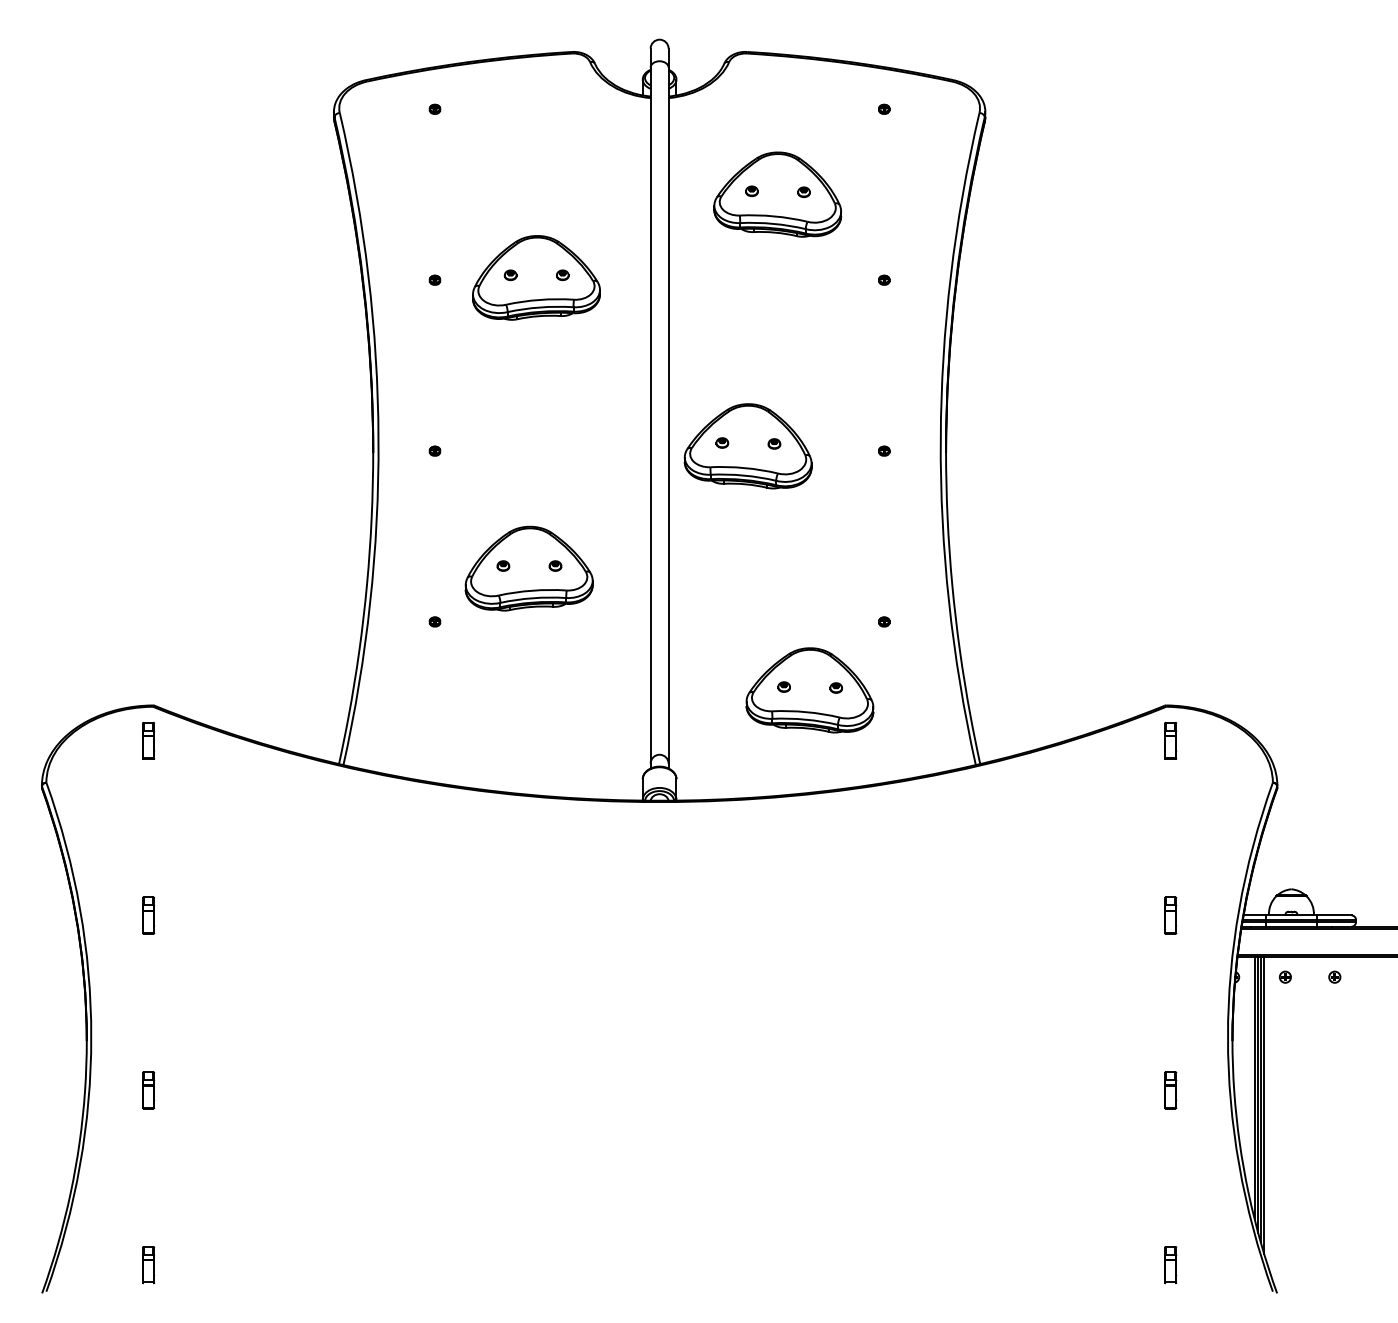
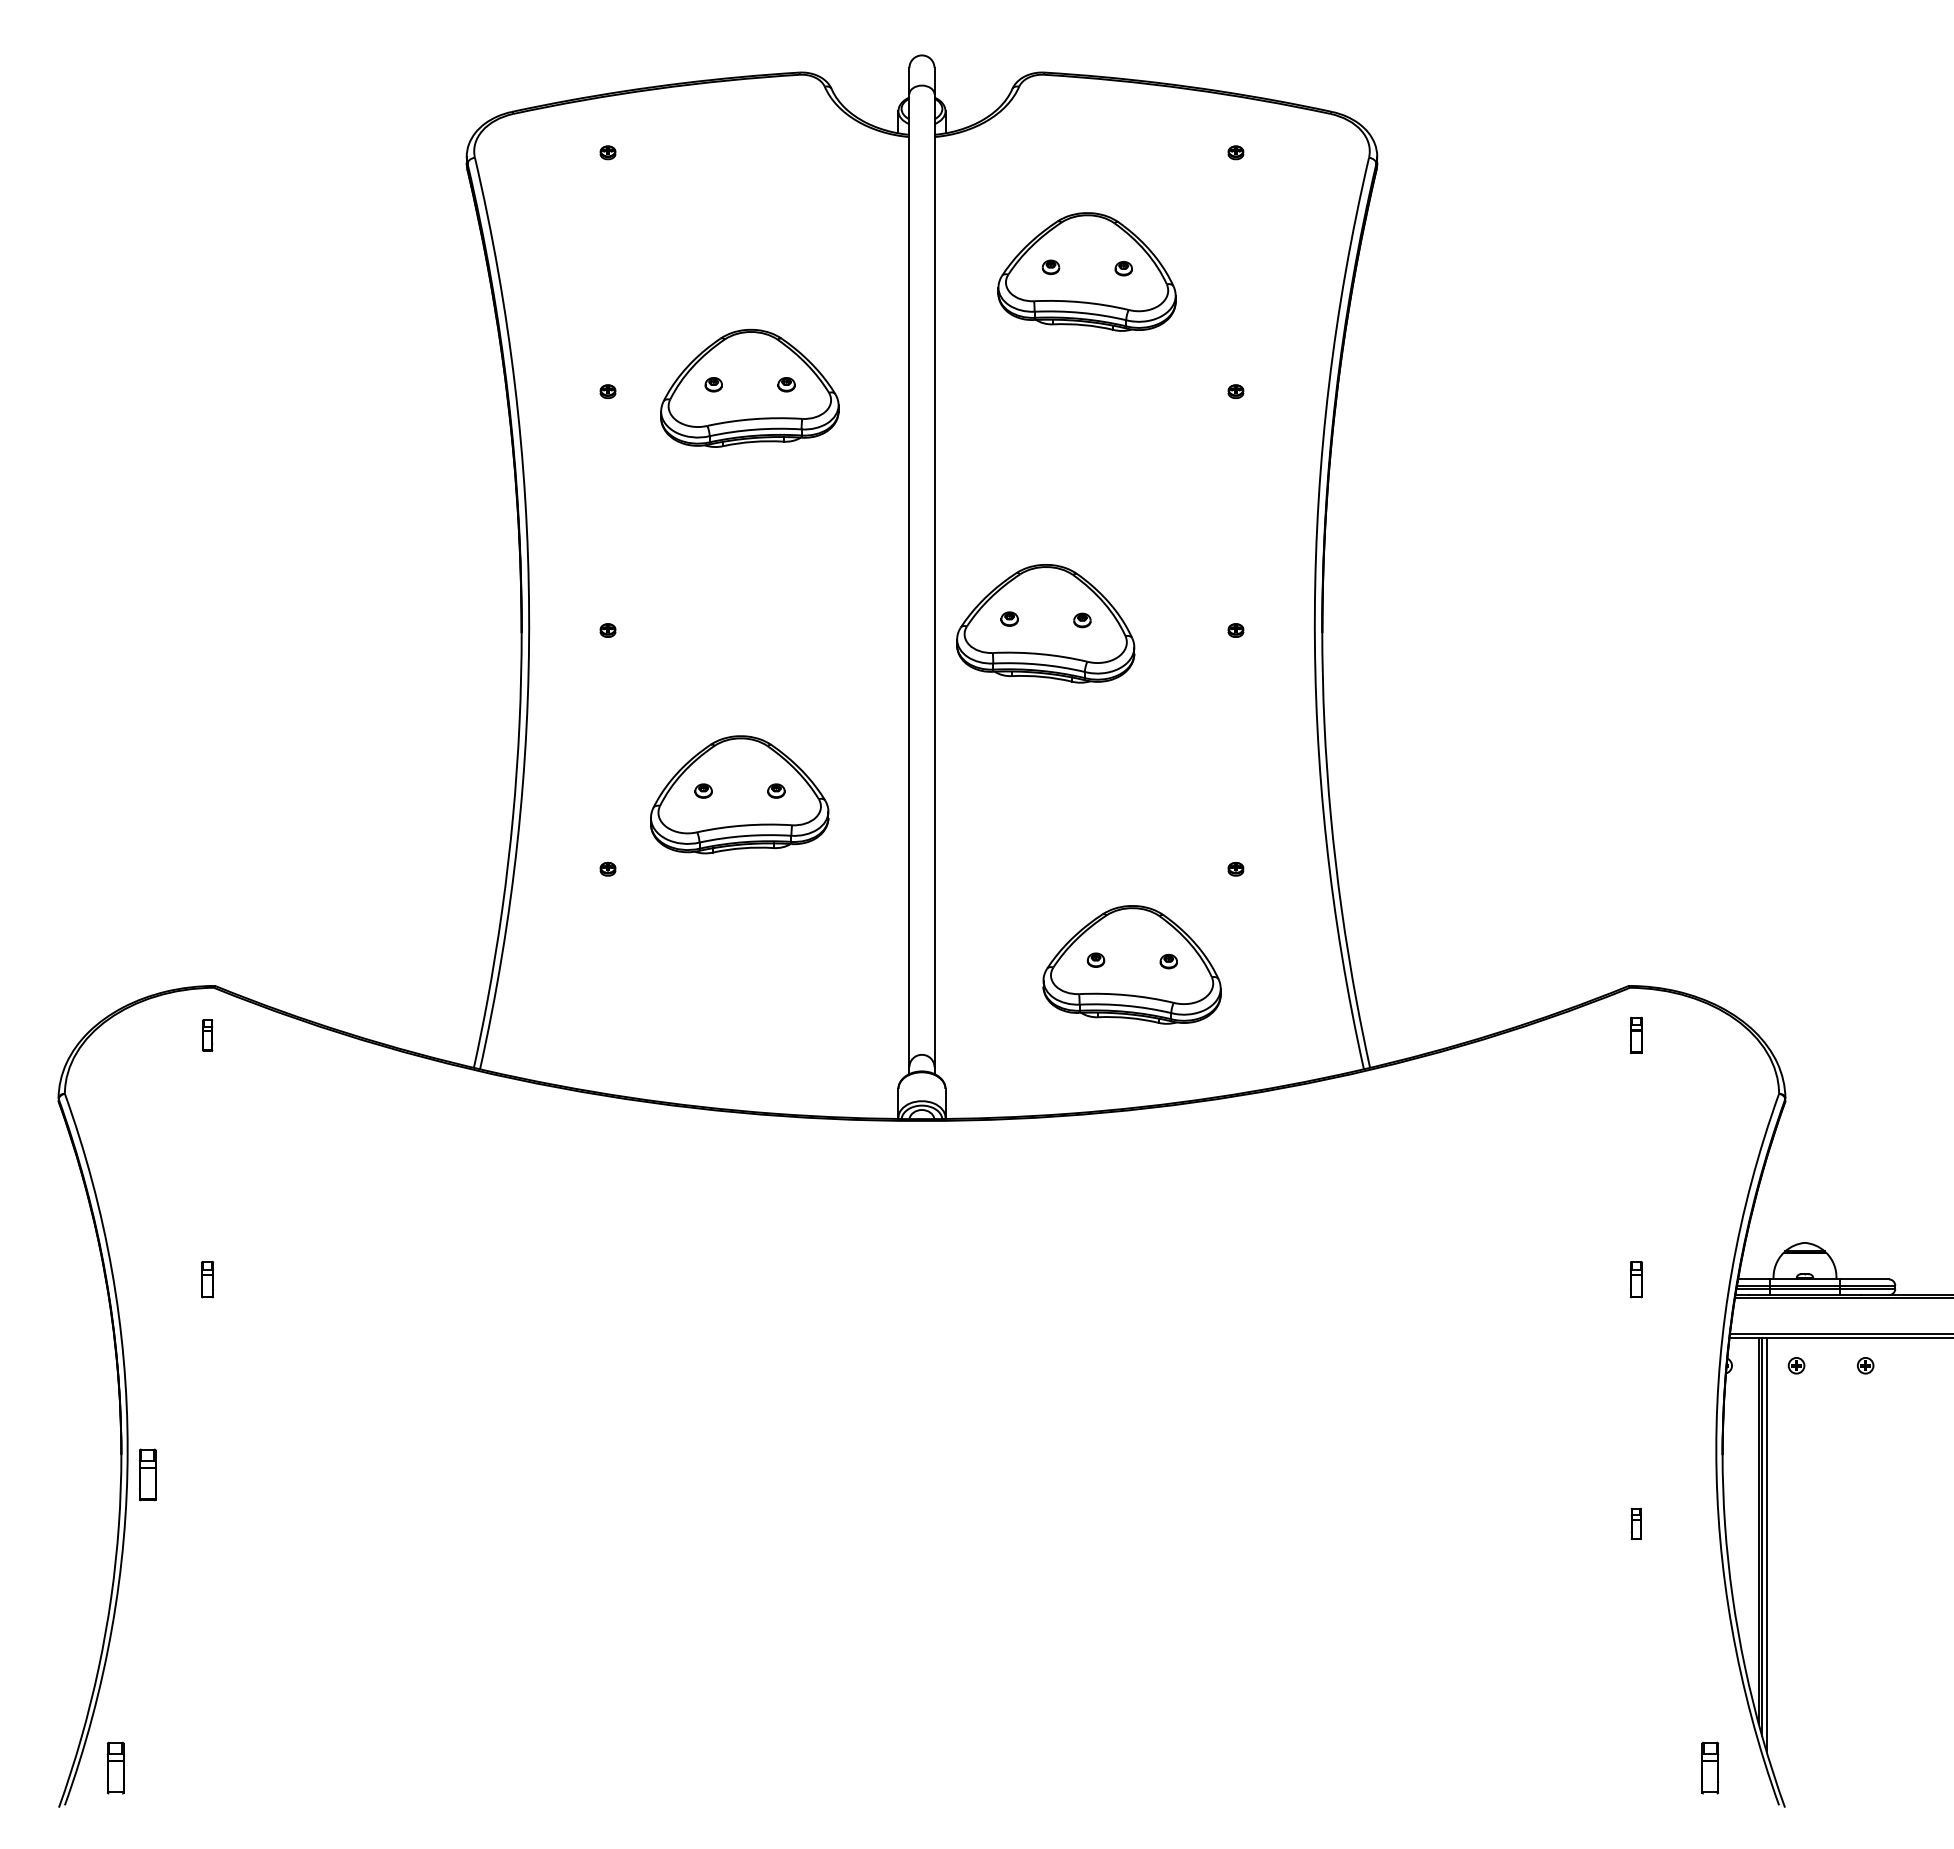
part: (148, 740) -> (207, 1035), size x0.6
part: (1170, 740) -> (1636, 1035), size x0.7
part: (148, 915) -> (207, 1279), size x0.7
part: (1170, 915) -> (1636, 1279), size x0.7
line: (1254, 1088) -> (1753, 1521), removed
part: (148, 1090) -> (147, 1474), moved
part: (1170, 1090) -> (1636, 1523), size x0.6
part: (148, 1264) -> (115, 1767), moved
part: (1170, 1264) -> (1710, 1767), moved

